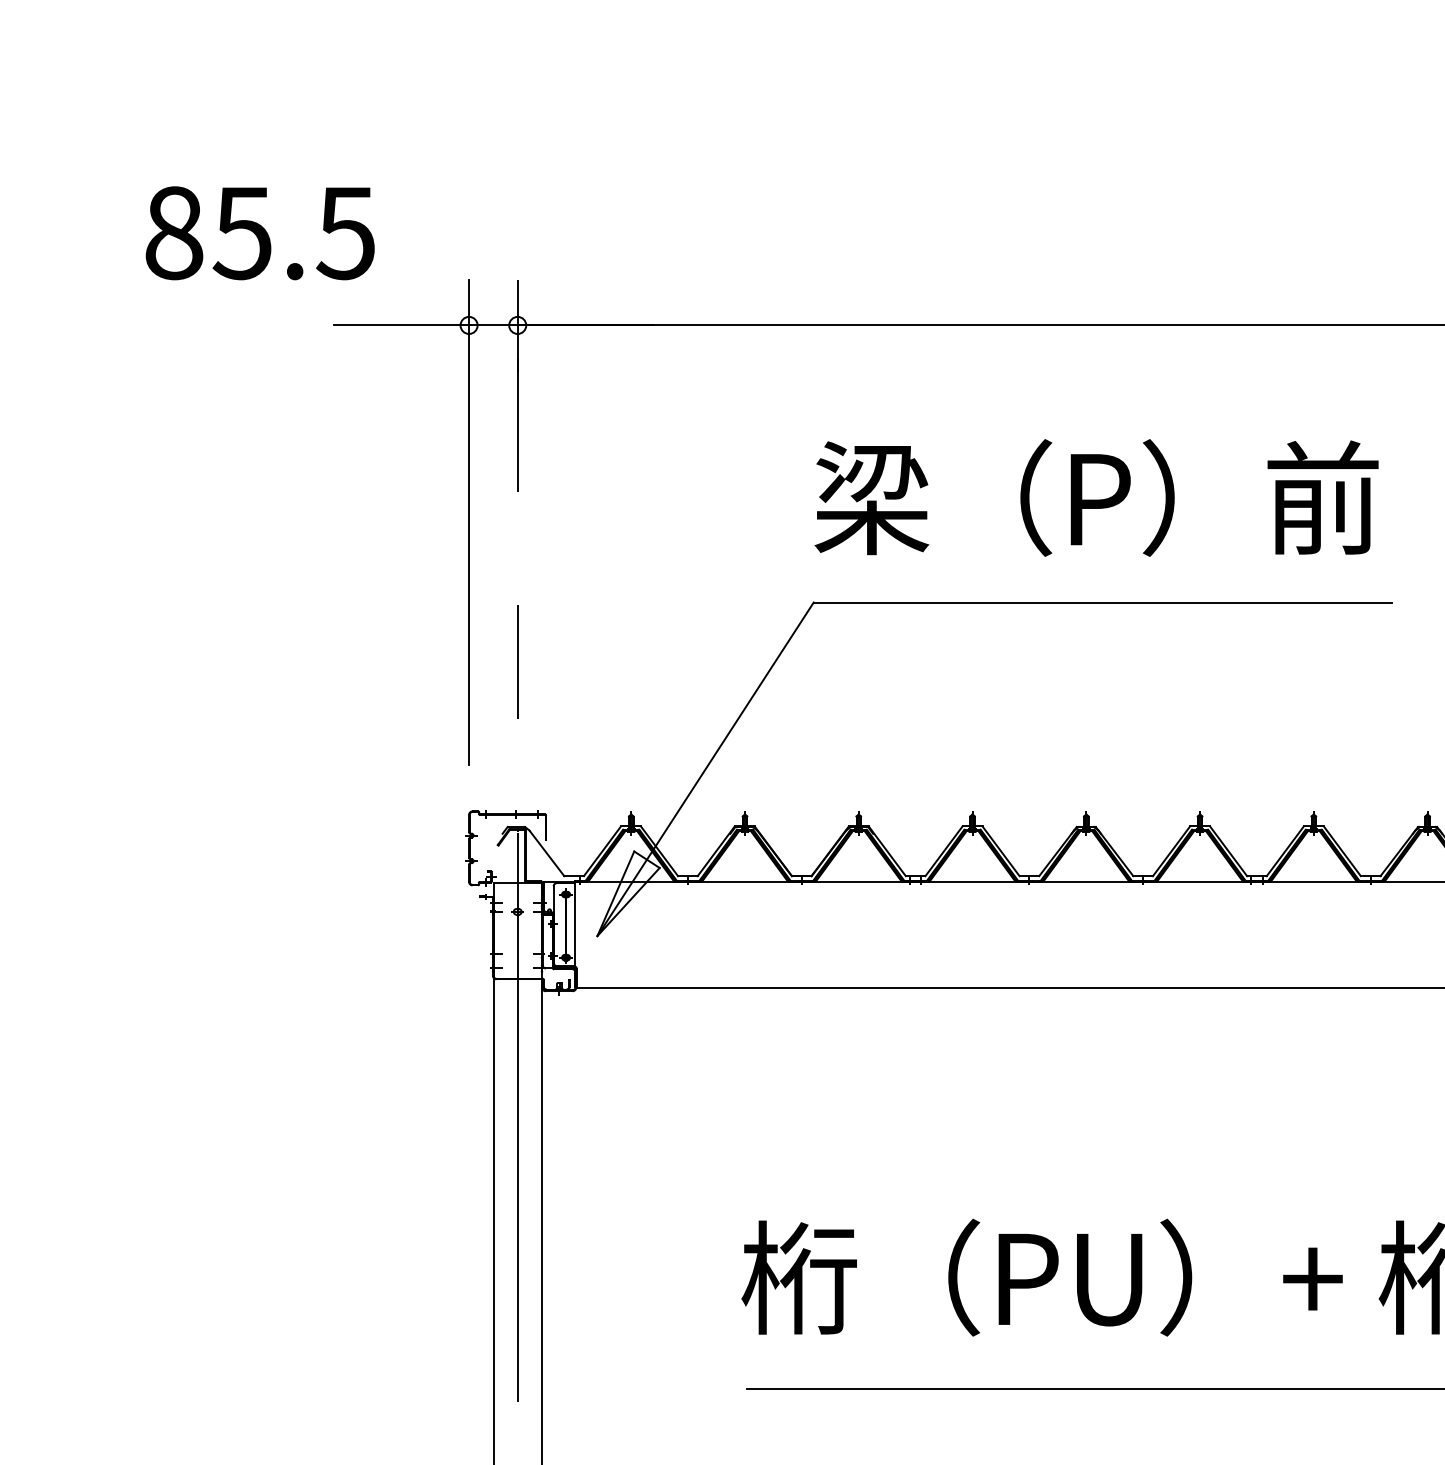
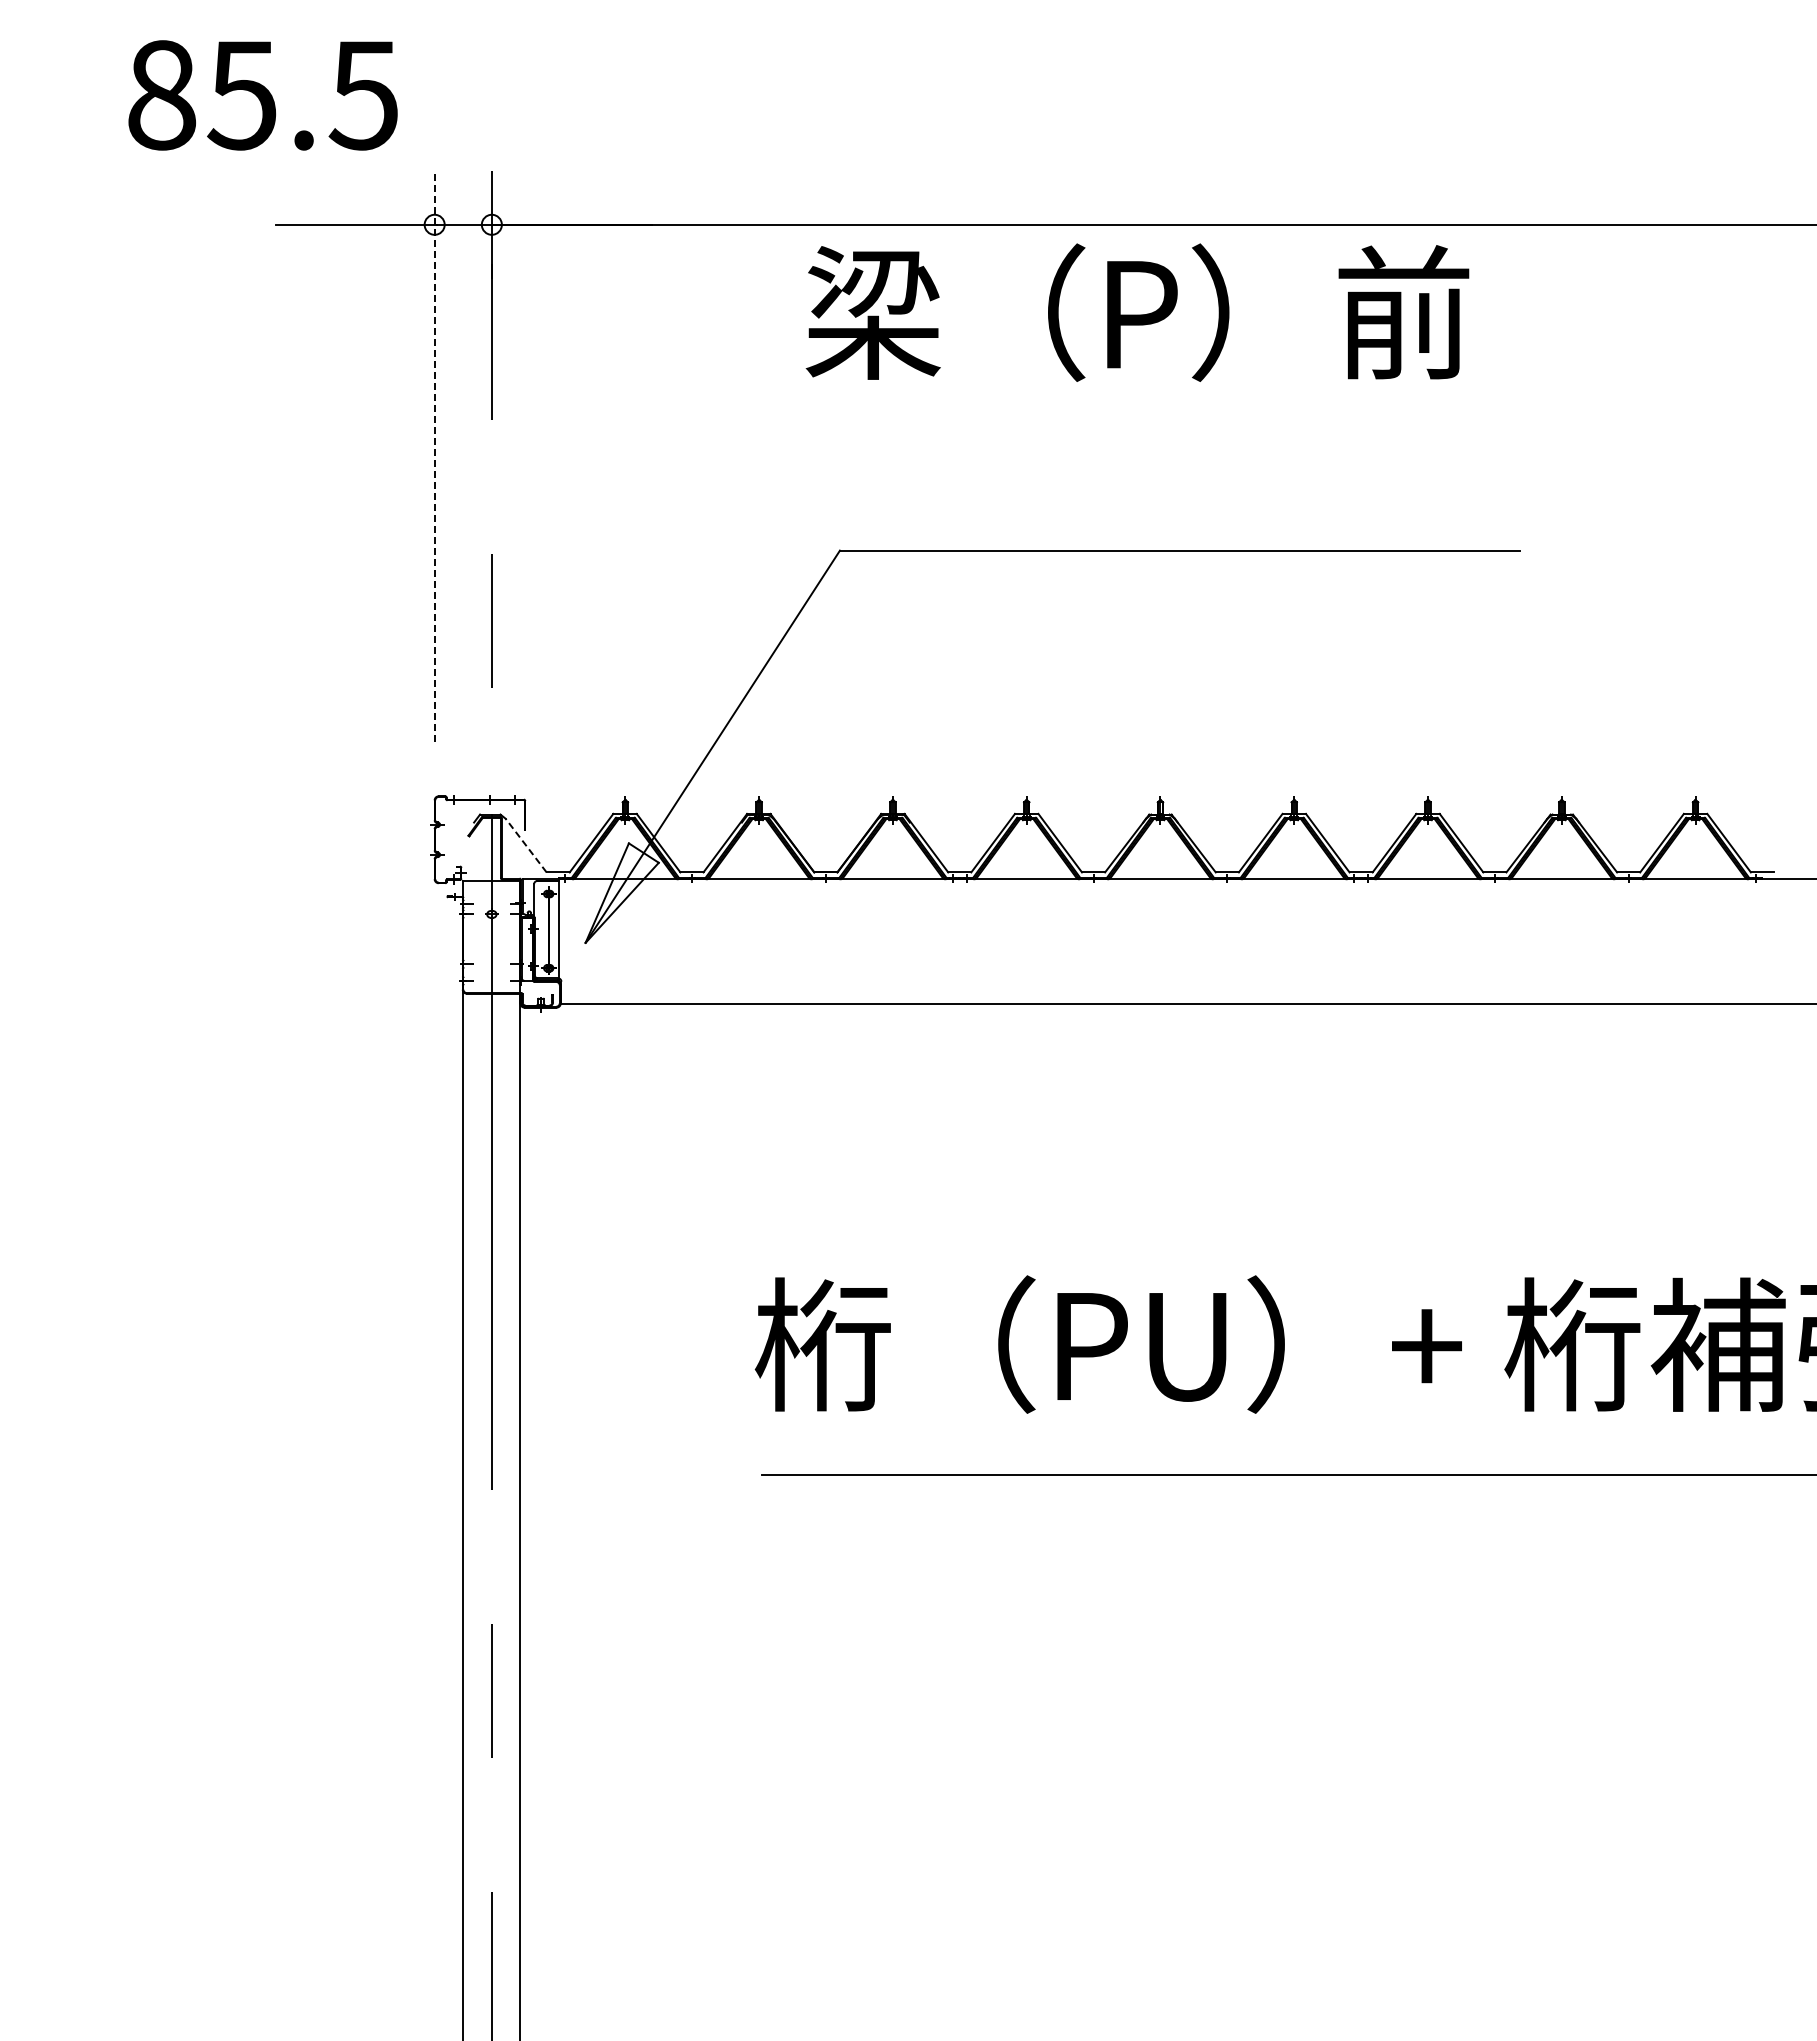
text: (259, 233) -> (262, 95), moved
text: (1096, 497) -> (1137, 312), moved
line: (468, 522) -> (434, 456), solid -> dashed
line: (547, 853) -> (526, 845), solid -> dashed

